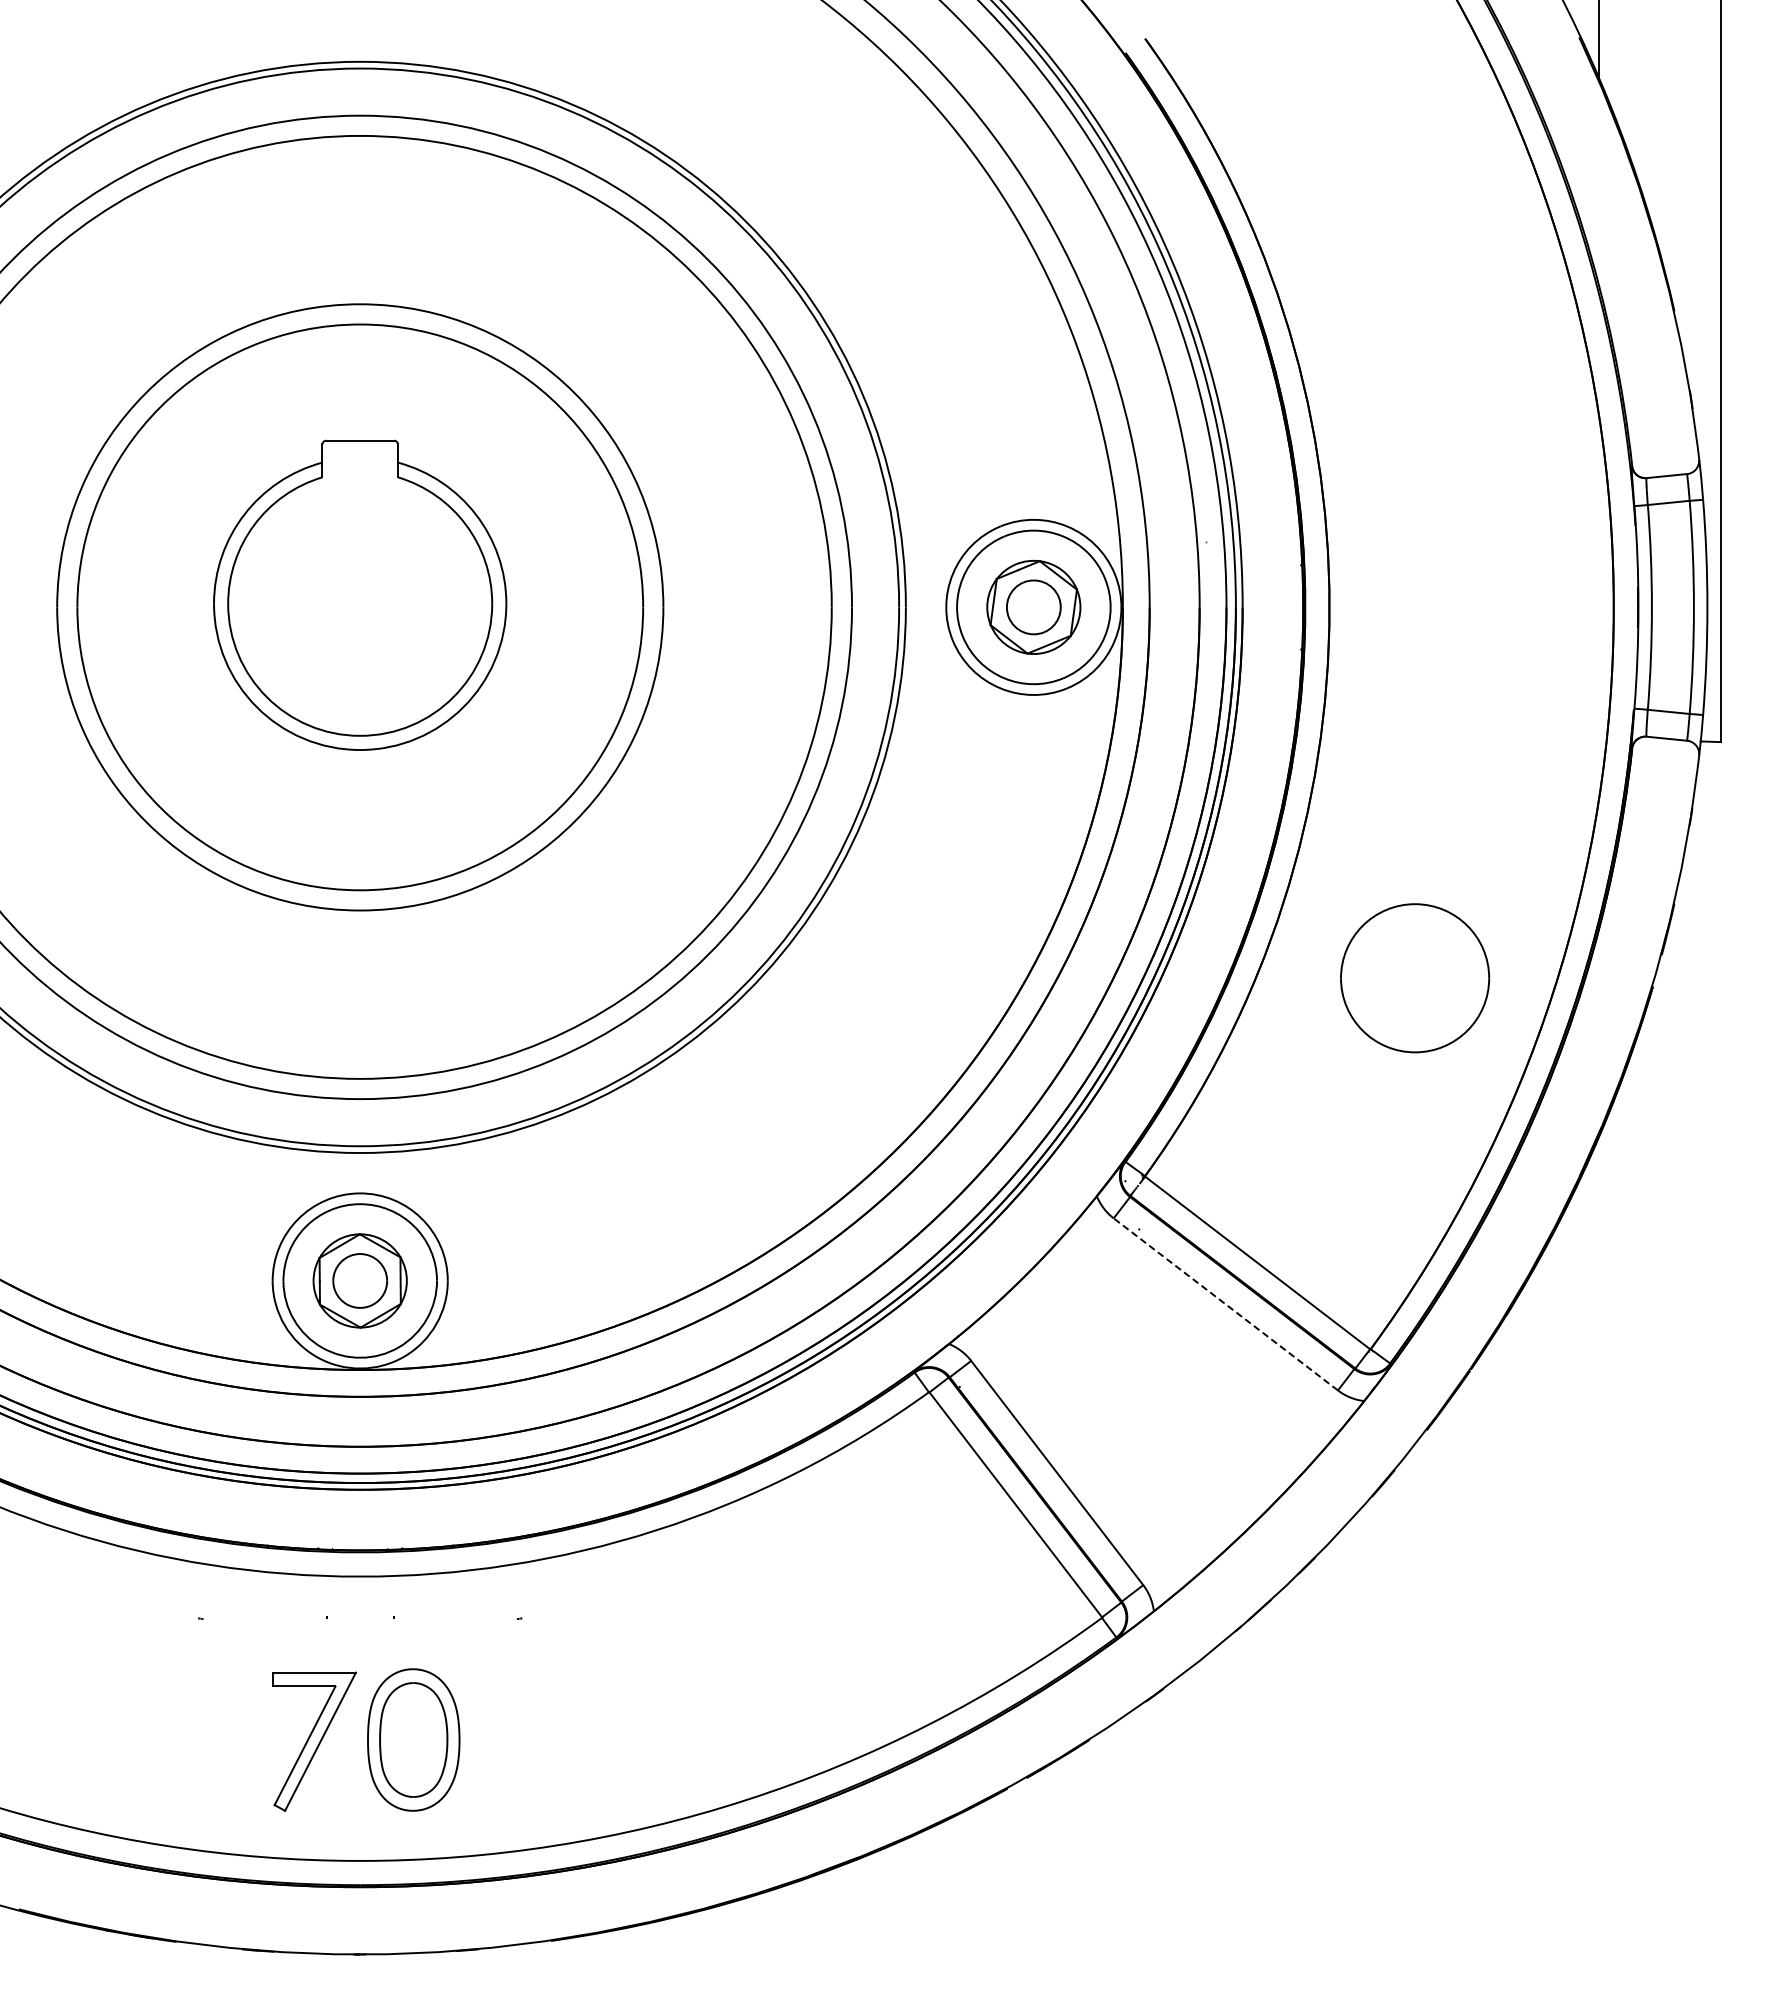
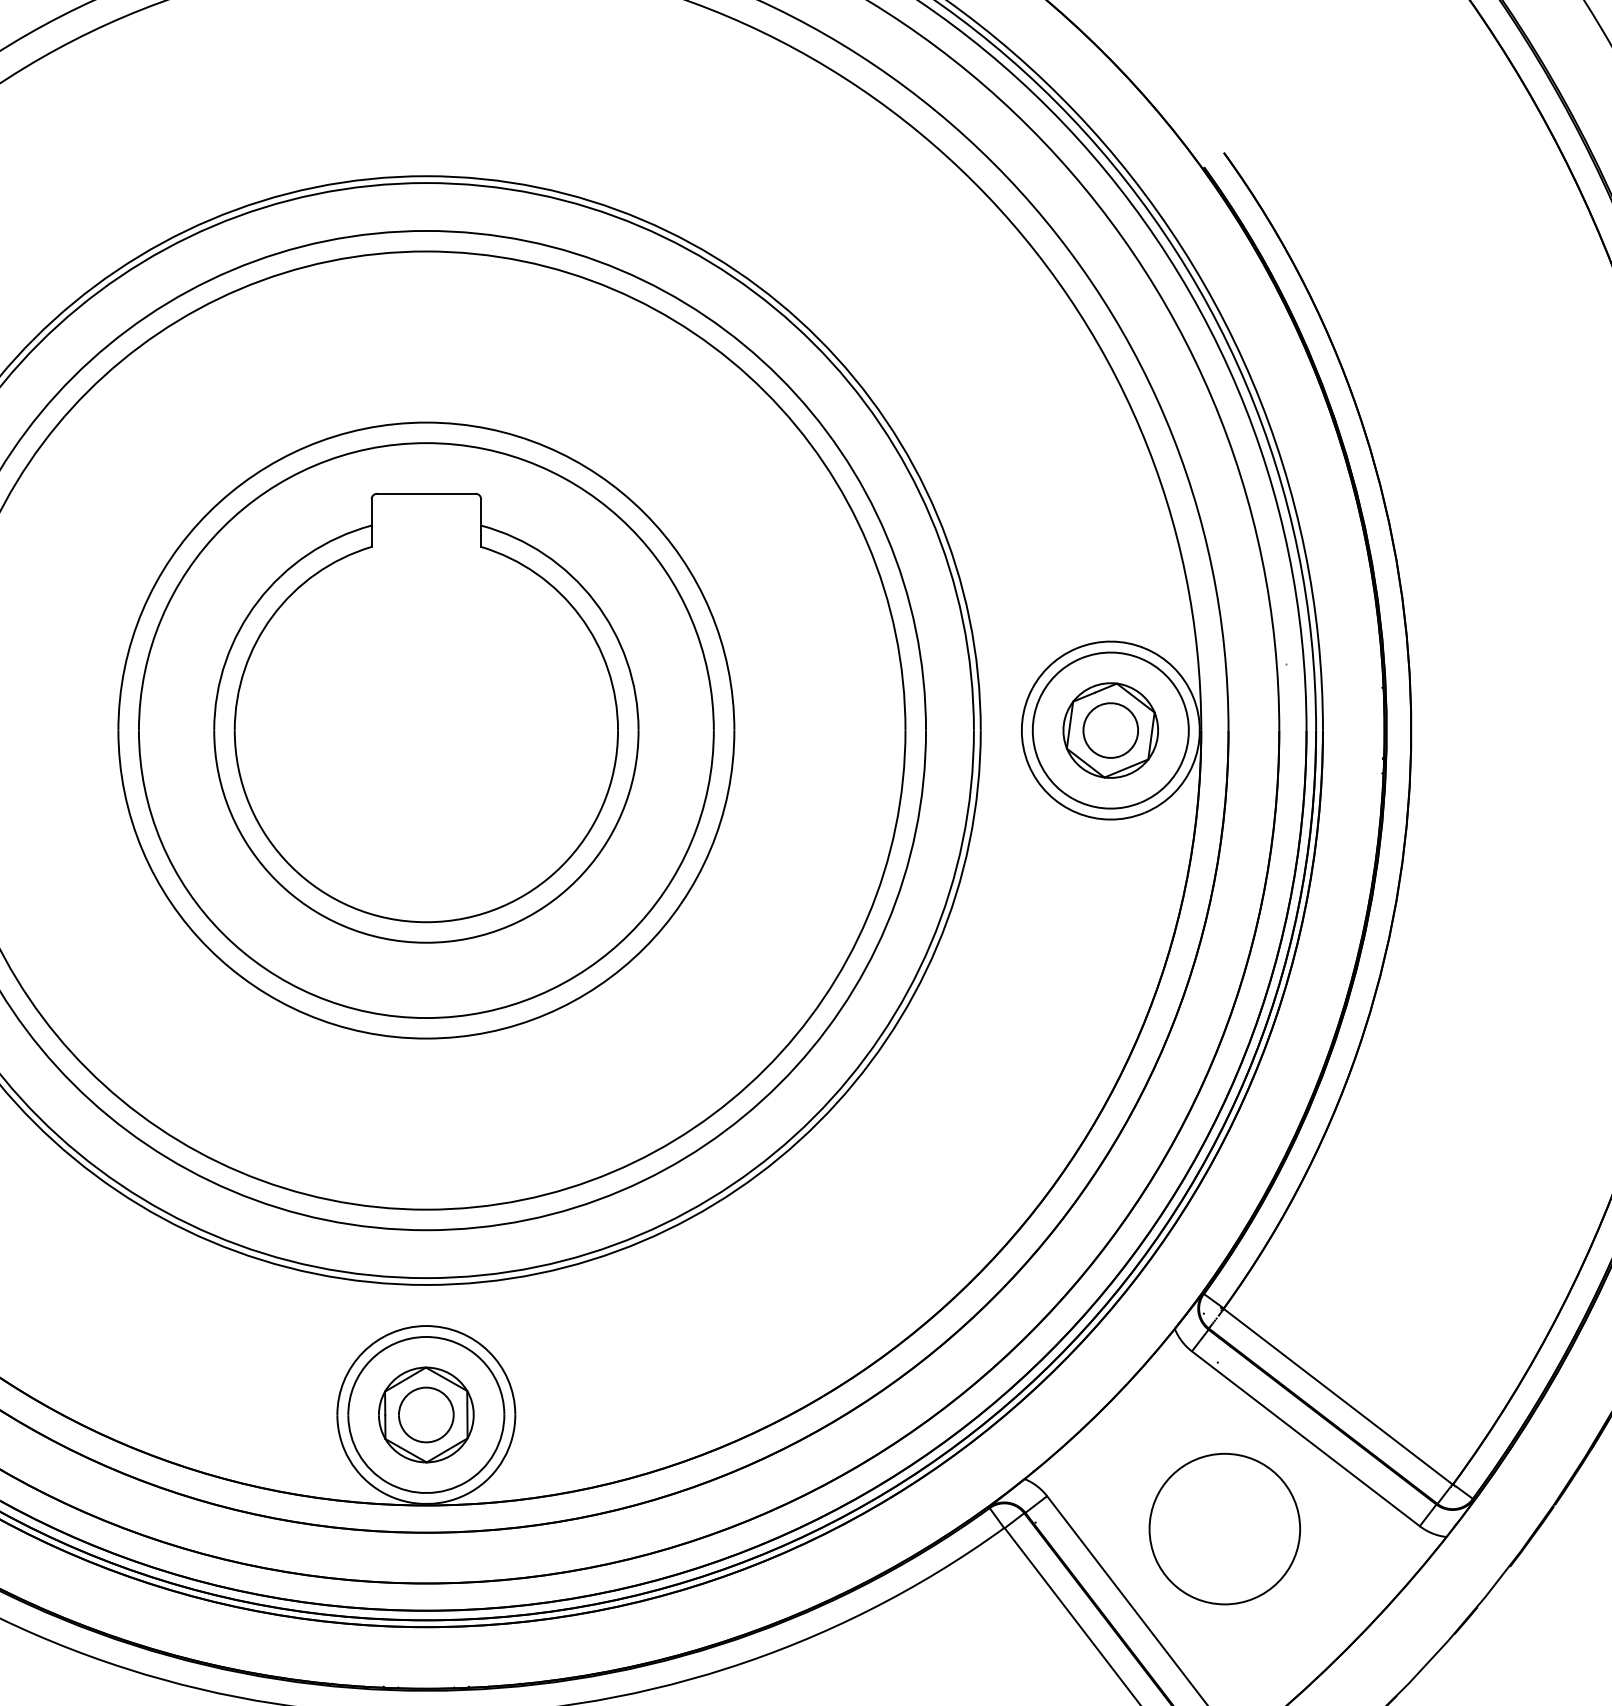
part: (359, 595) -> (425, 718), size x1.43
part: (1415, 978) -> (1225, 1529), moved
line: (1225, 1304) -> (1305, 1438), dashed -> solid

